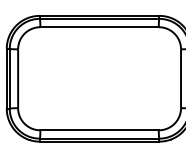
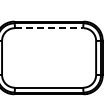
line: (100, 27) -> (49, 28), solid -> dashed

